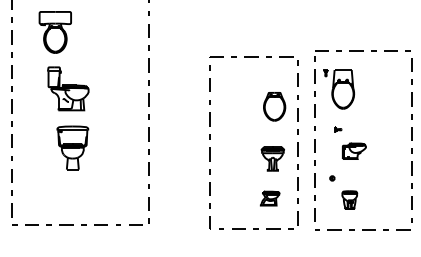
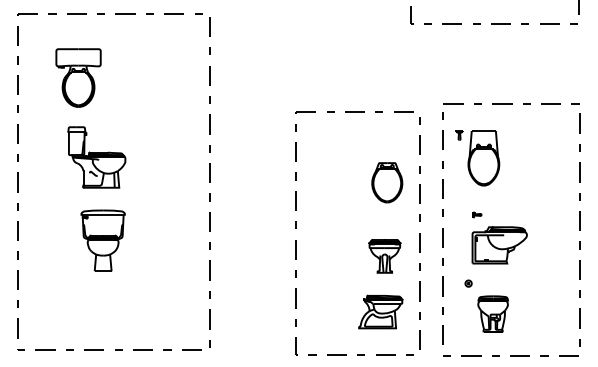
part: (354, 151) -> (499, 245), size x1.67
part: (269, 198) -> (380, 311), size x1.67
part: (349, 199) -> (492, 313), size x1.43

